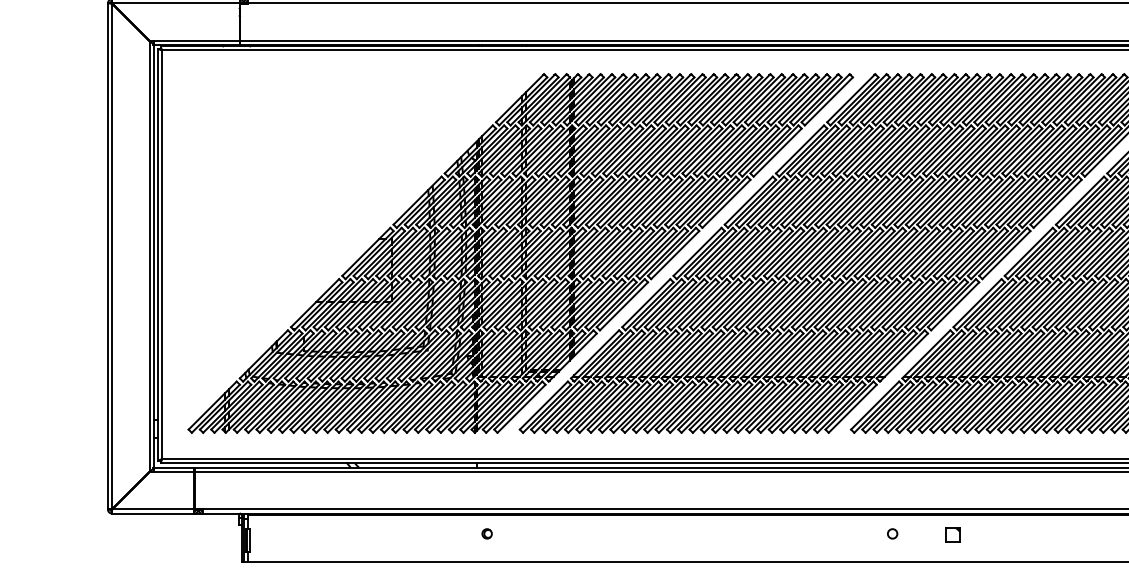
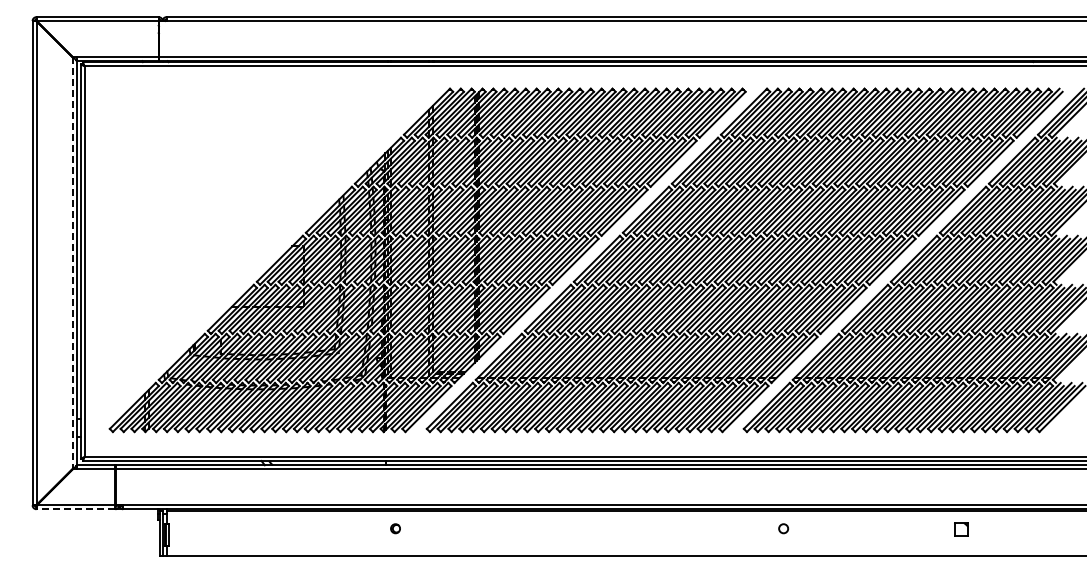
line: (149, 256) -> (72, 263), solid -> dashed
line: (152, 513) -> (75, 509), solid -> dashed
part: (953, 534) -> (961, 529), moved

